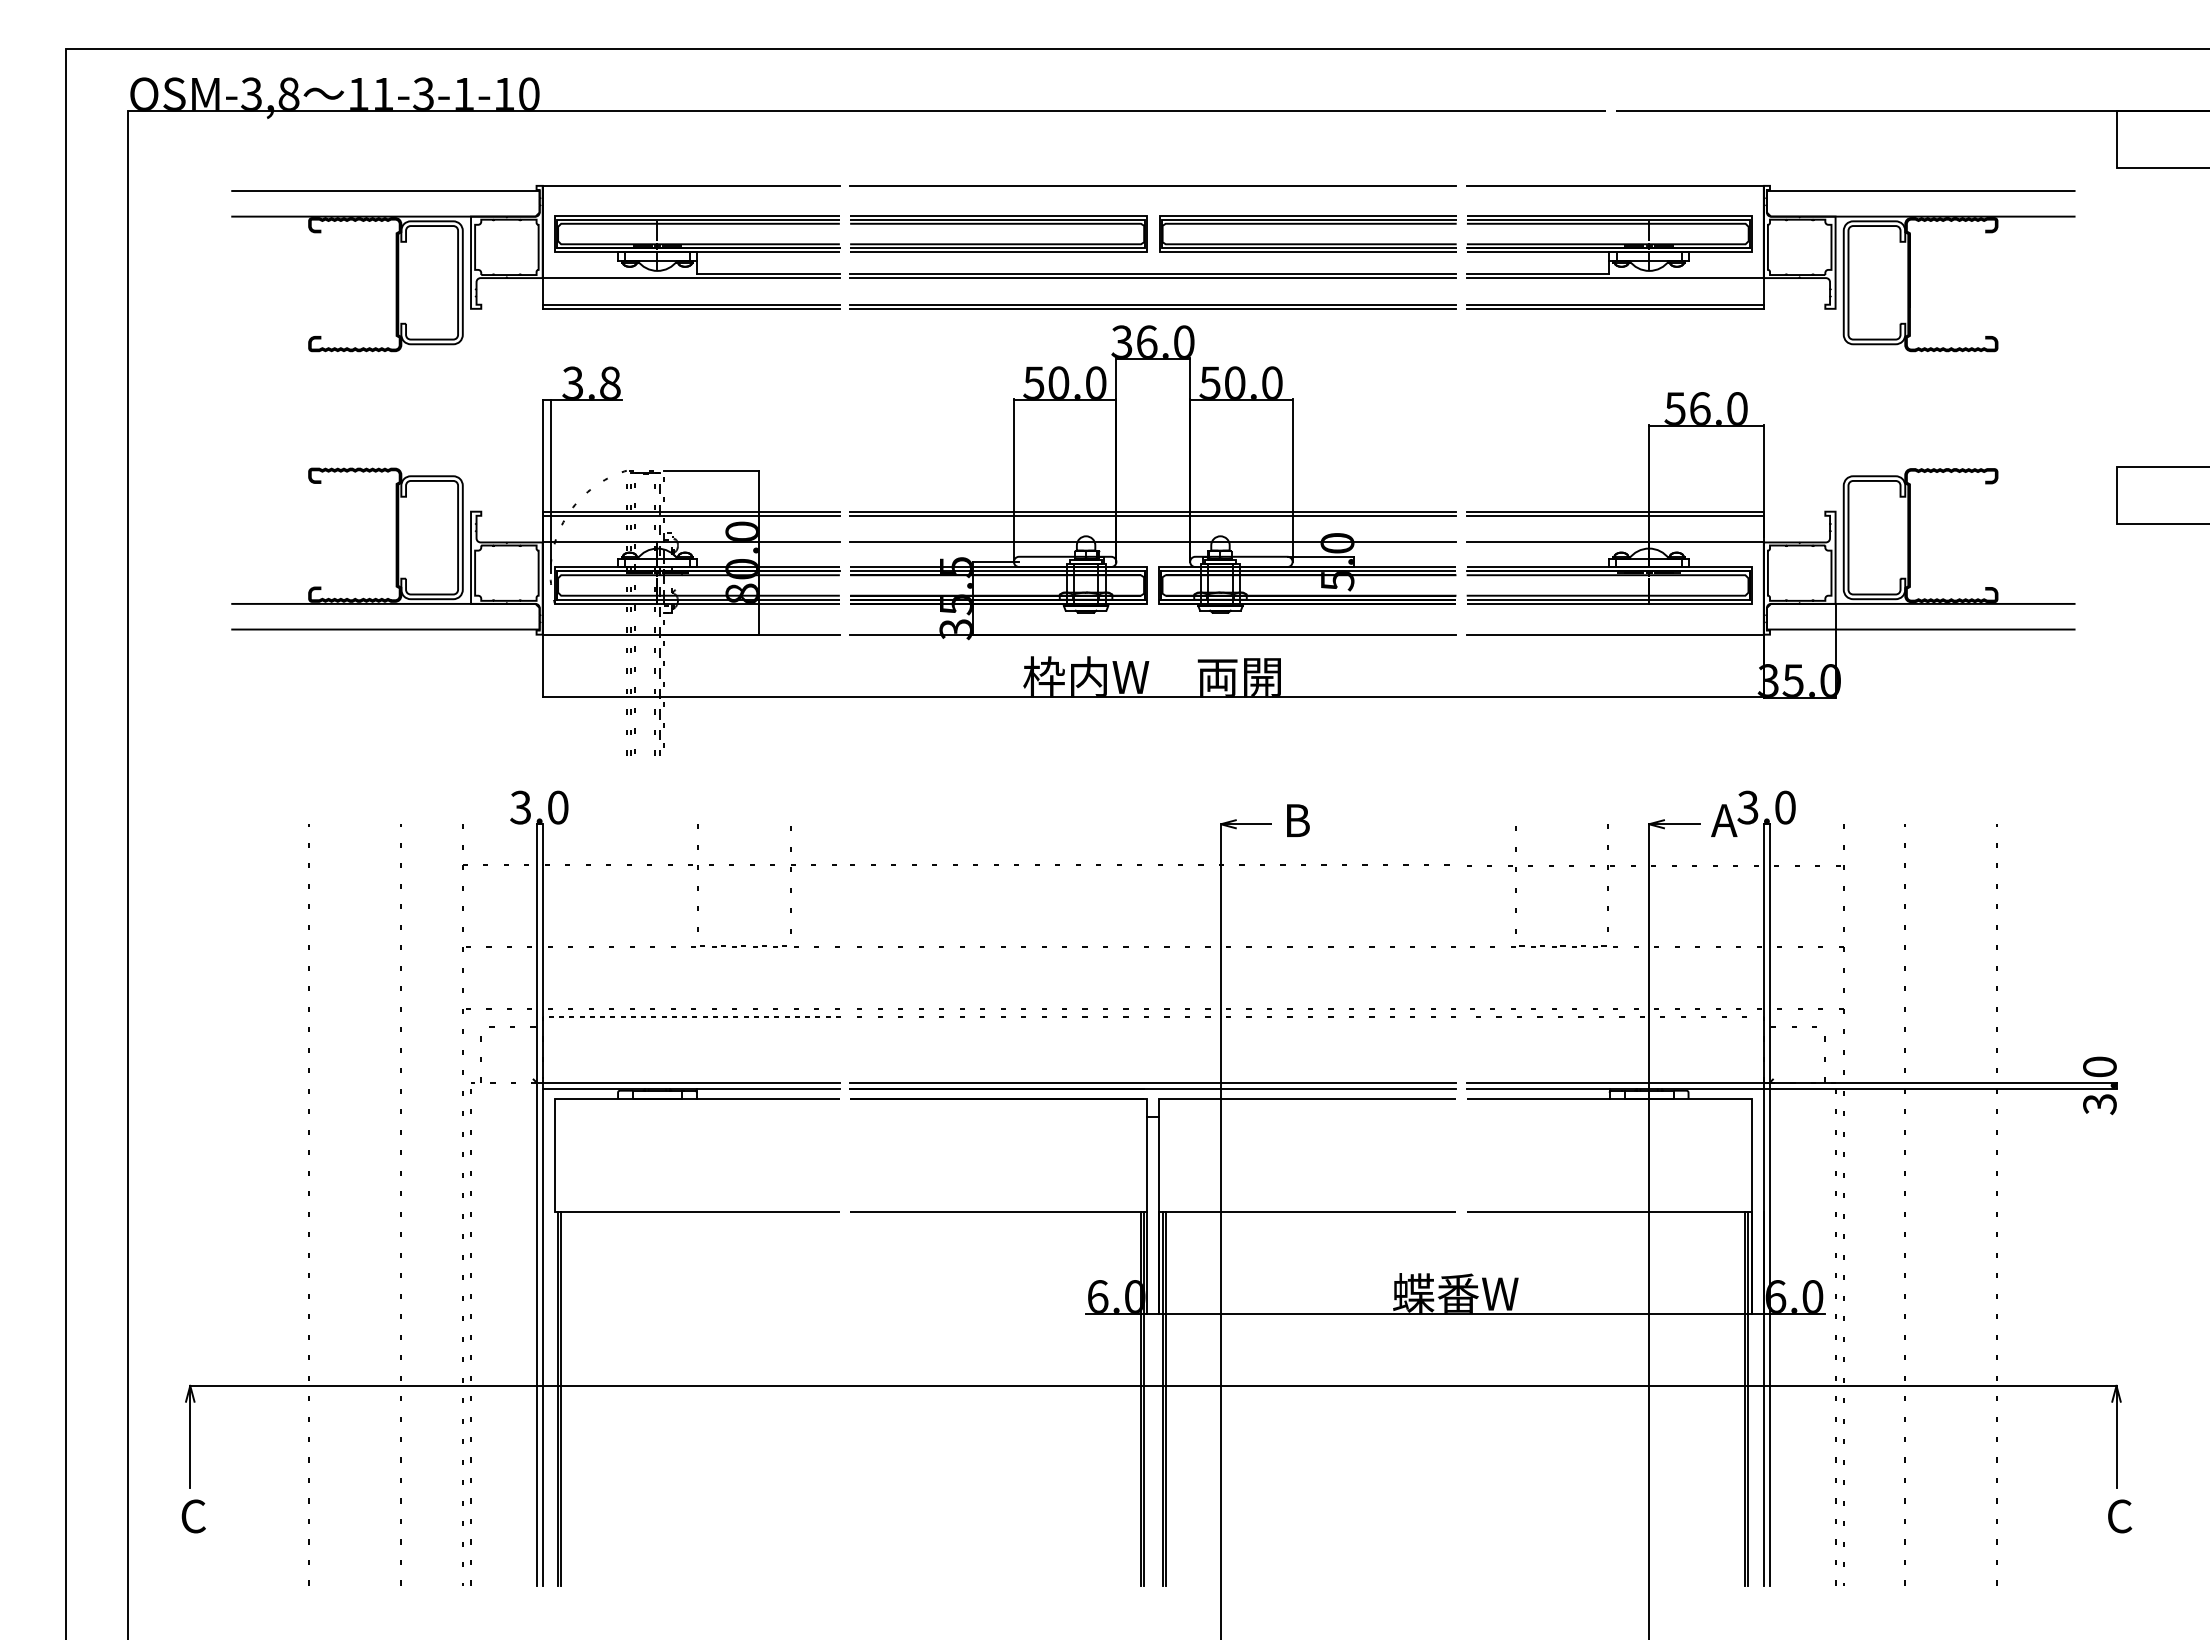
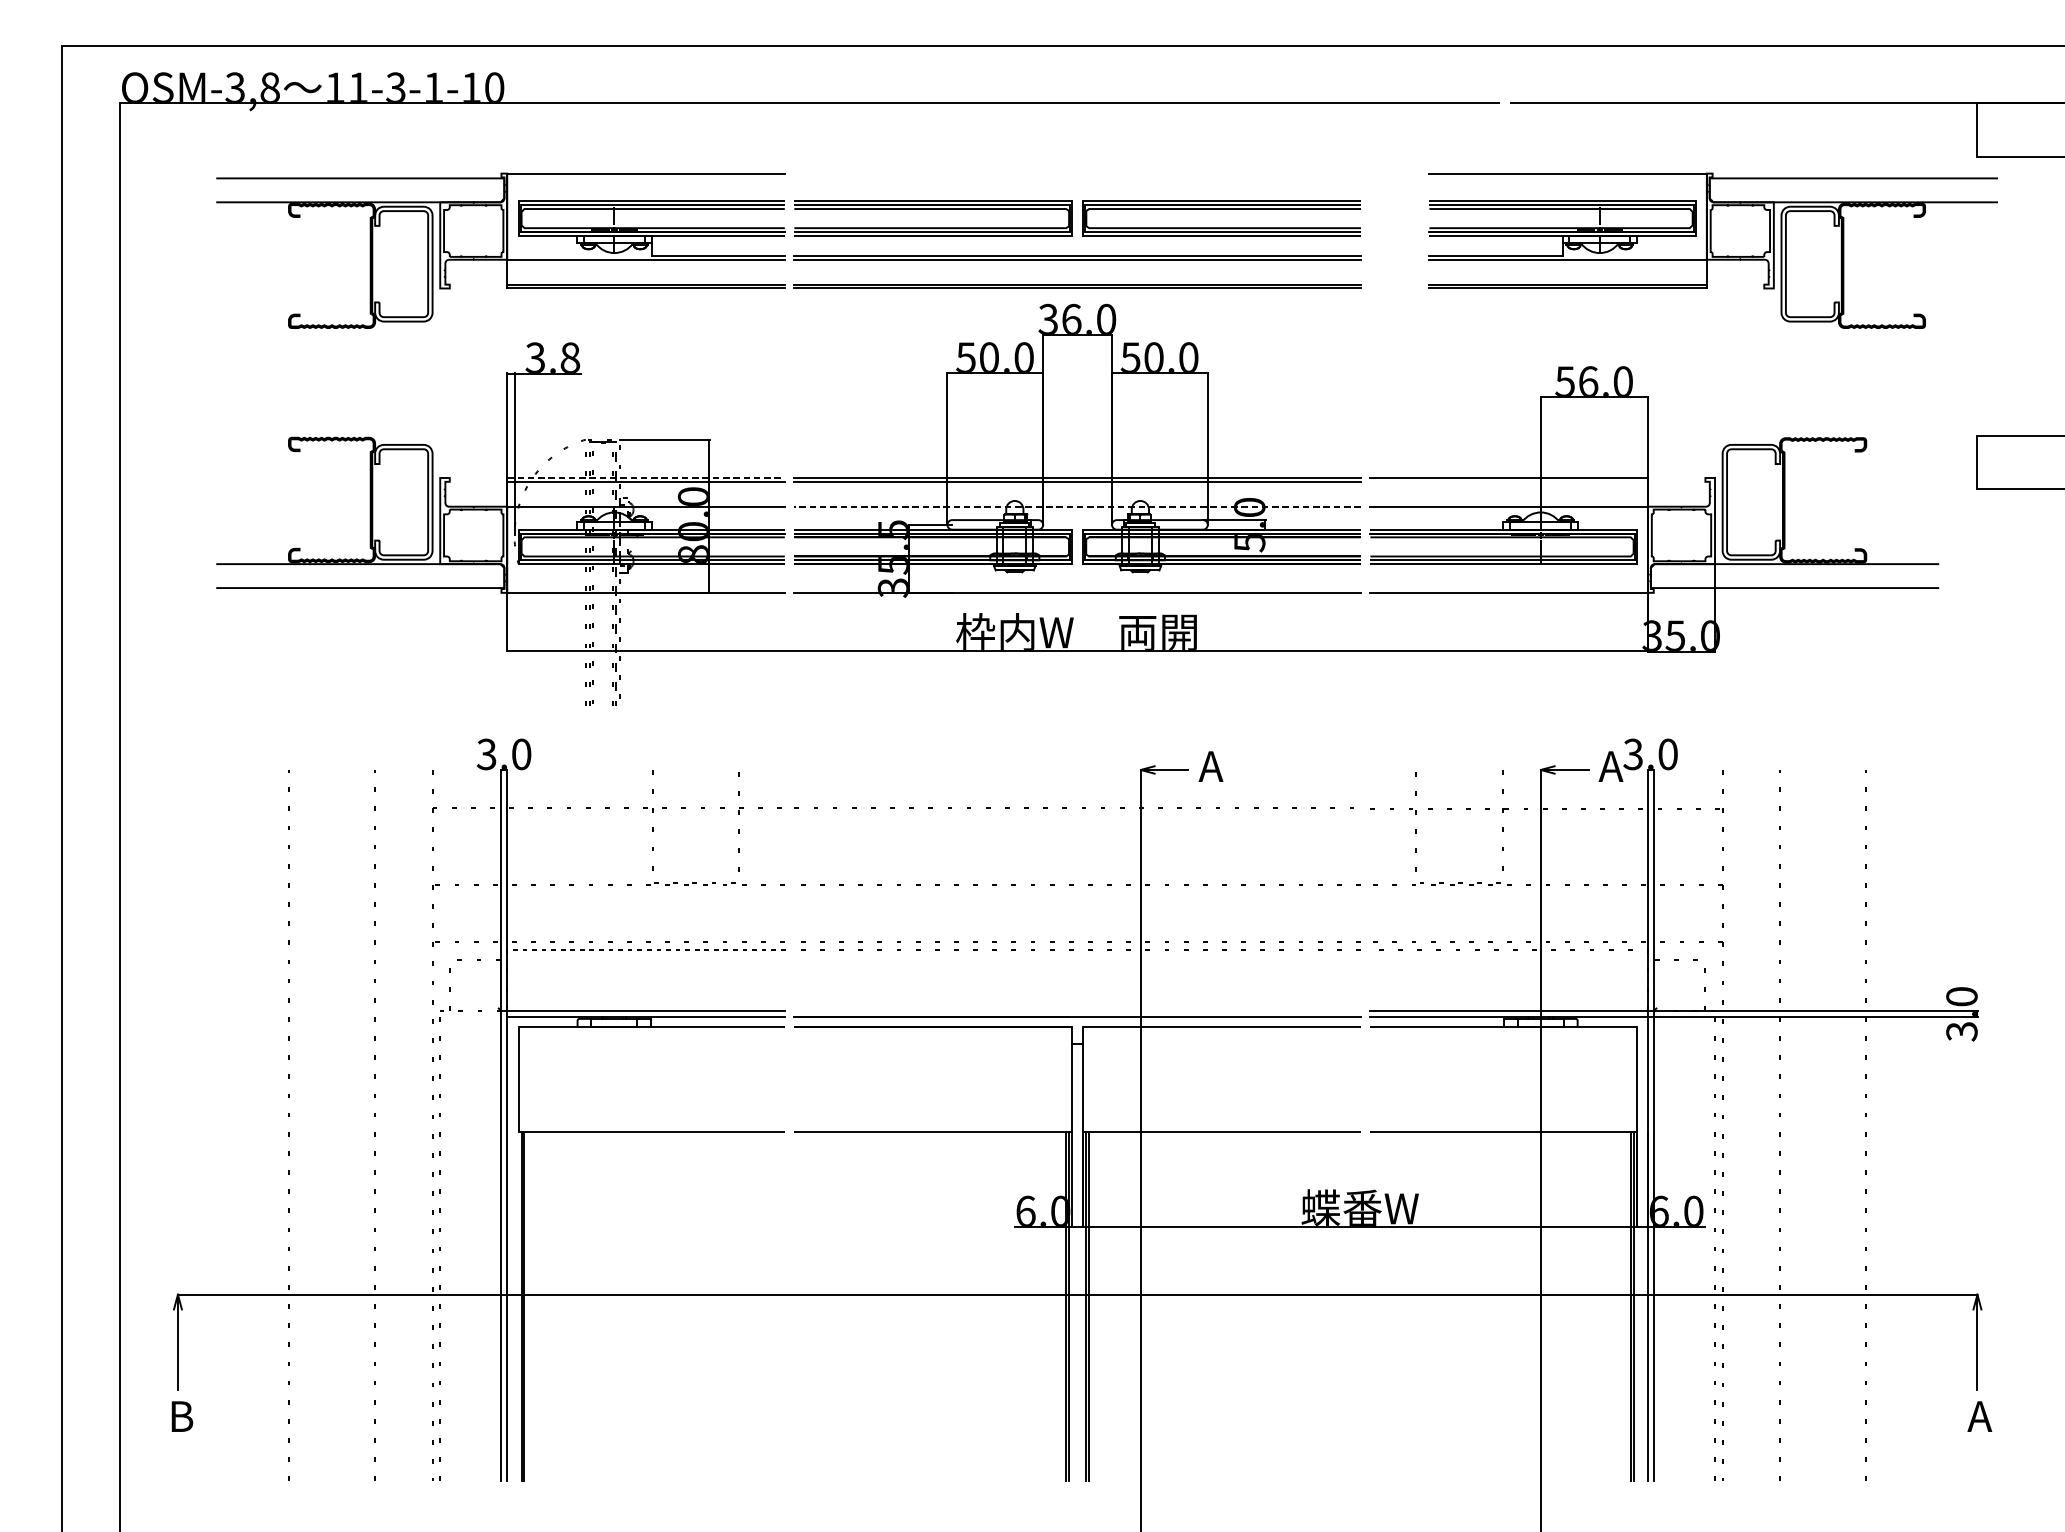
line: (1153, 185) -> (1077, 173), removed
part: (1770, 268) -> (1713, 250), moved
line: (691, 511) -> (646, 477), solid -> dashed
line: (1614, 515) -> (1508, 481), removed
line: (1152, 542) -> (1076, 506), solid -> dashed
text: (1295, 820) -> (1210, 766), B -> A
line: (1153, 1082) -> (1077, 1011), removed
text: (193, 1516) -> (180, 1416), C -> B
text: (2118, 1516) -> (1979, 1416), C -> A

